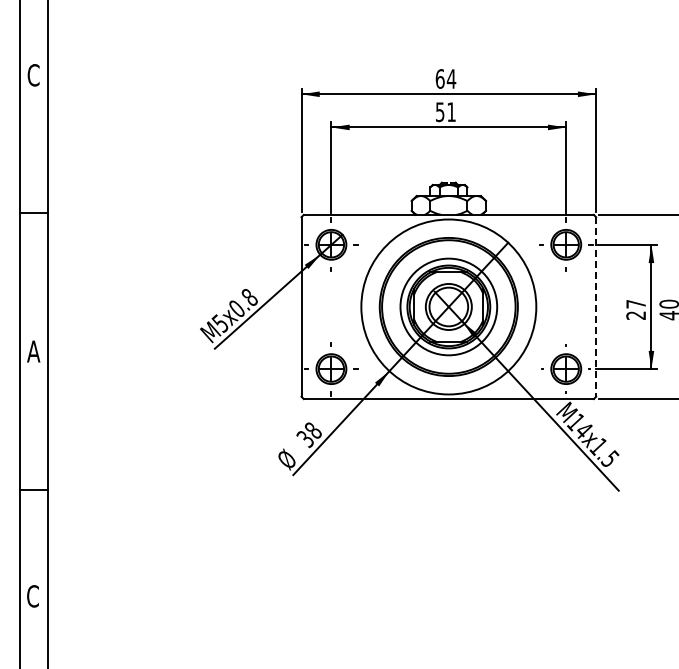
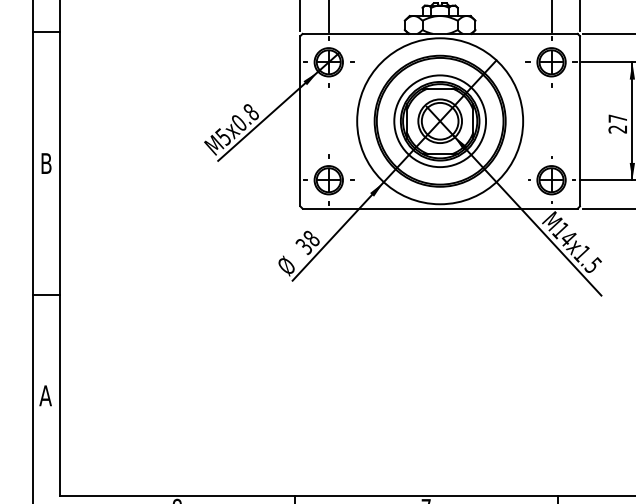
line: (596, 306) -> (580, 120), dashed -> solid
text: (33, 351) -> (46, 163), A -> B
text: (32, 596) -> (45, 395), C -> A

